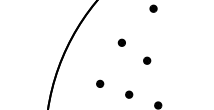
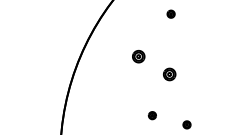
part: (121, 42) -> (137, 56), size x1.6
part: (146, 60) -> (168, 74), size x1.6
part: (99, 83) -> (117, 105), removed

